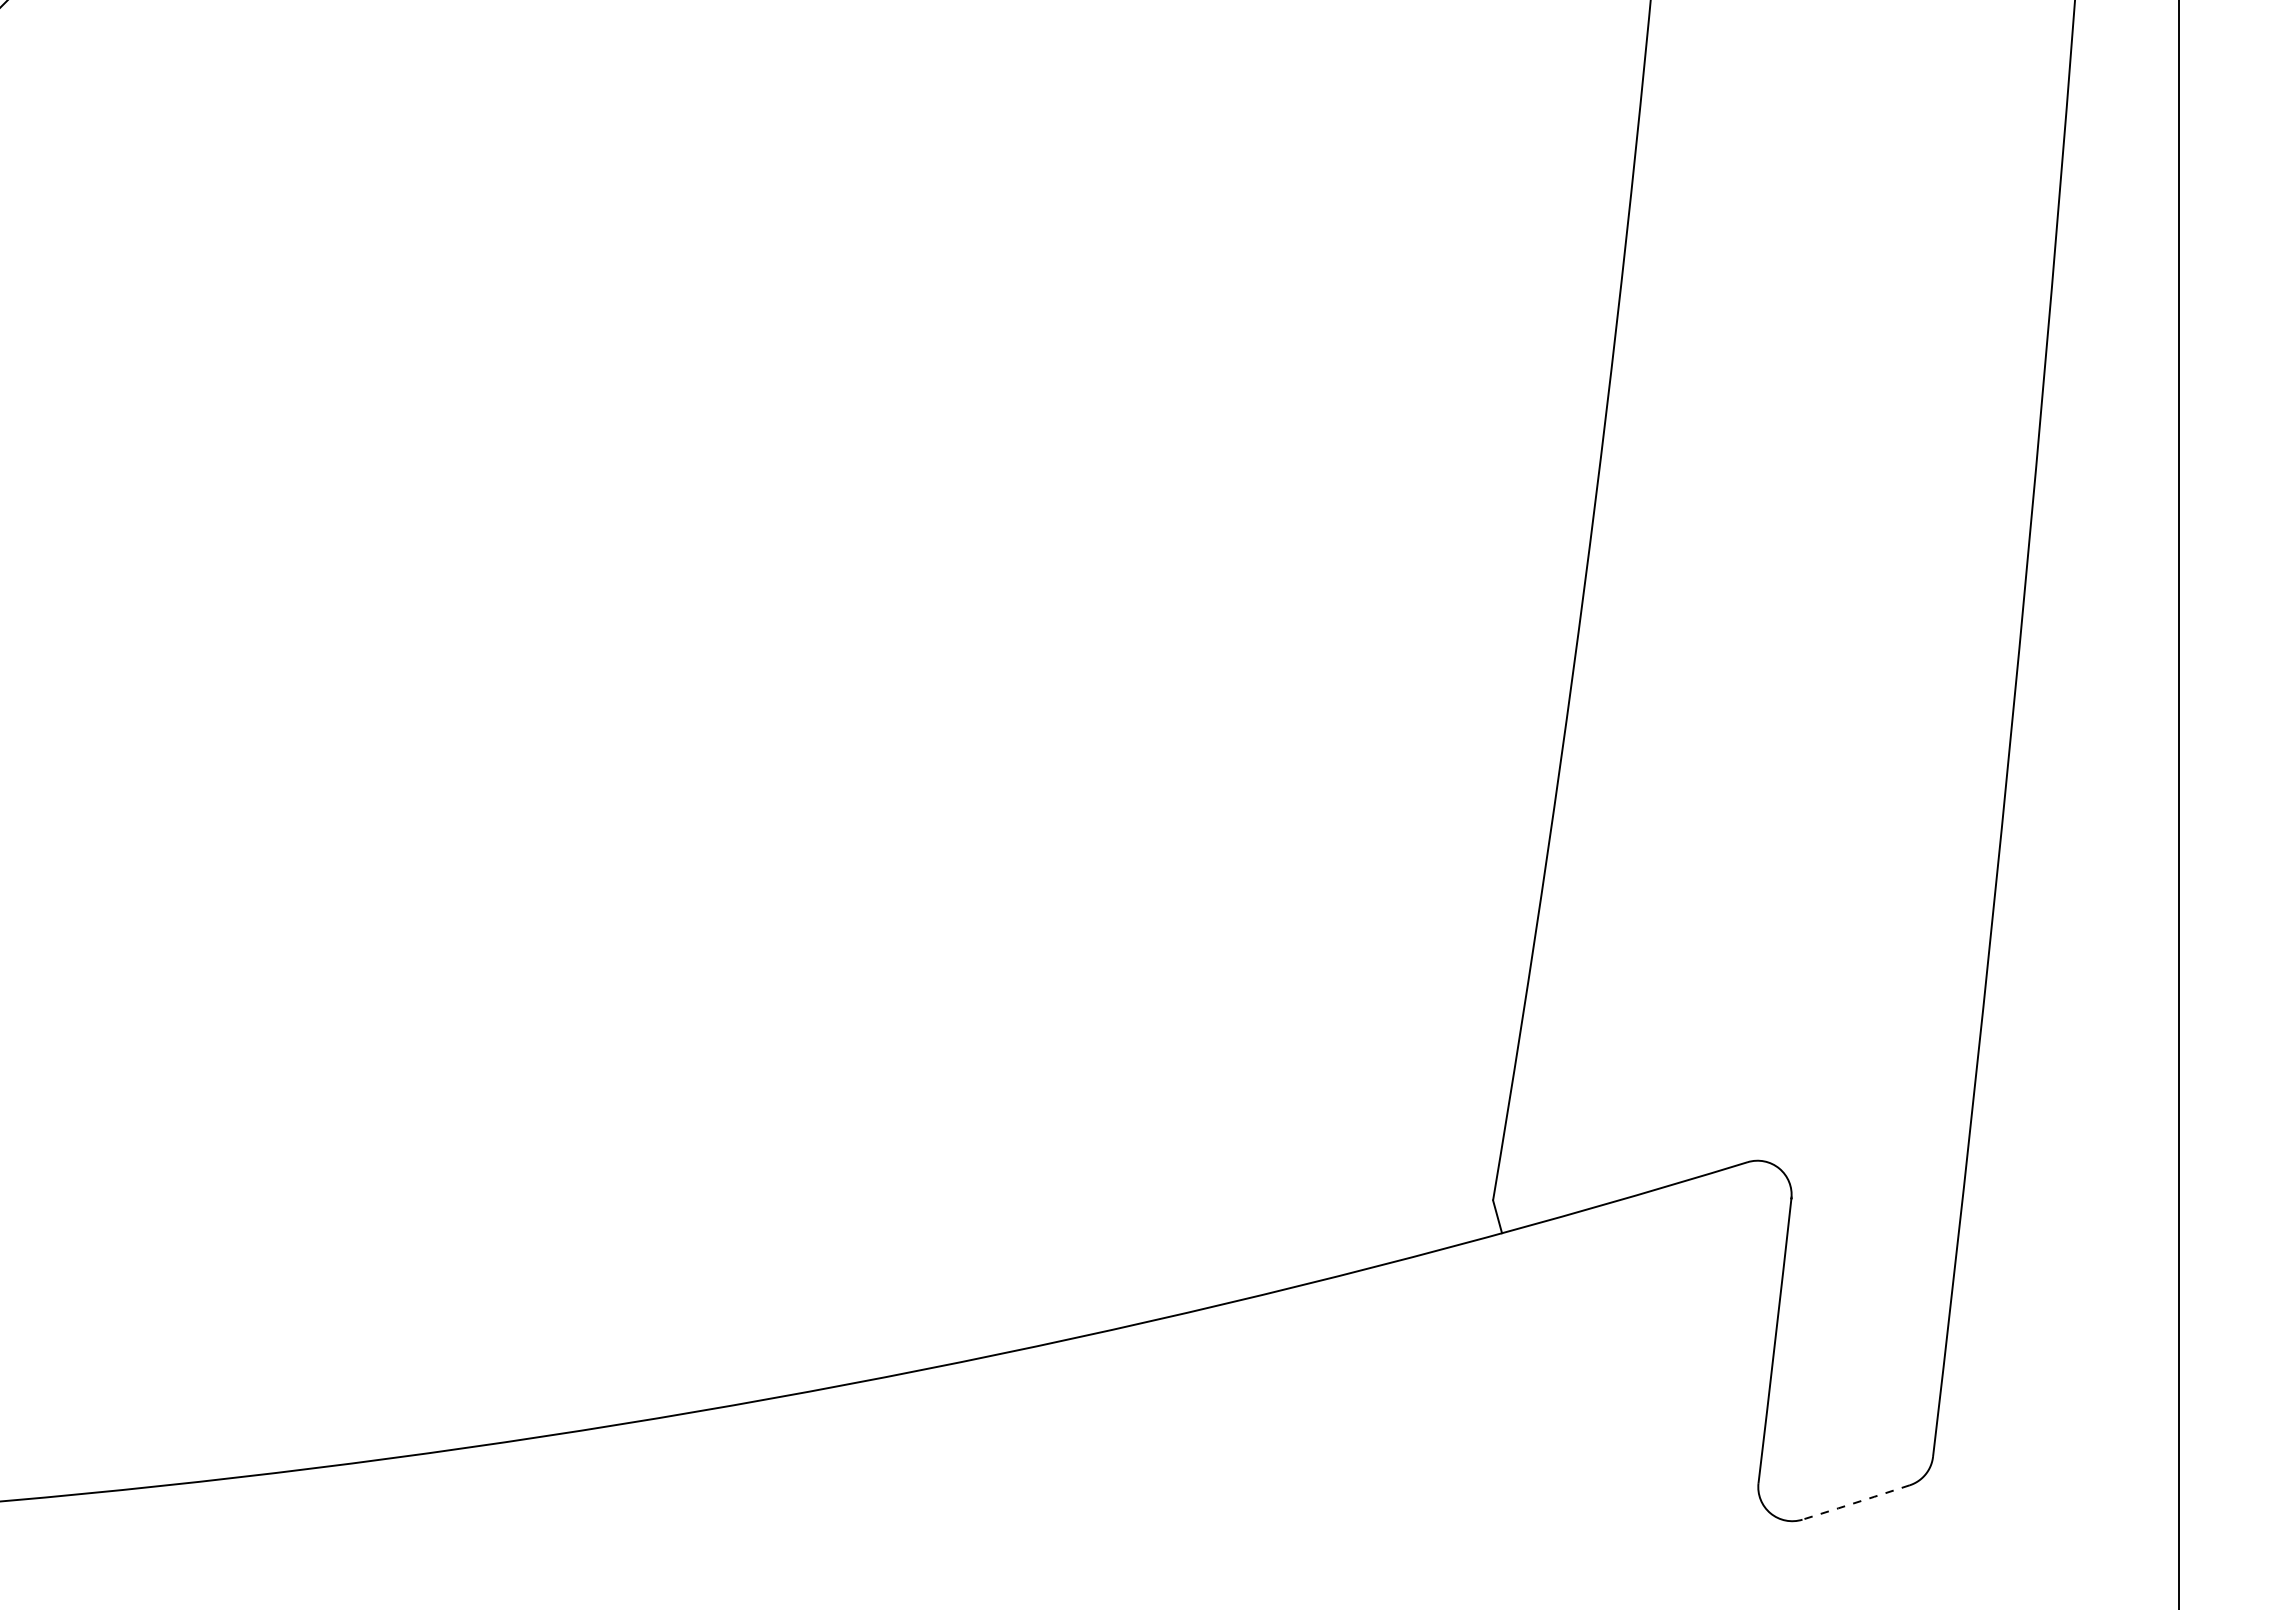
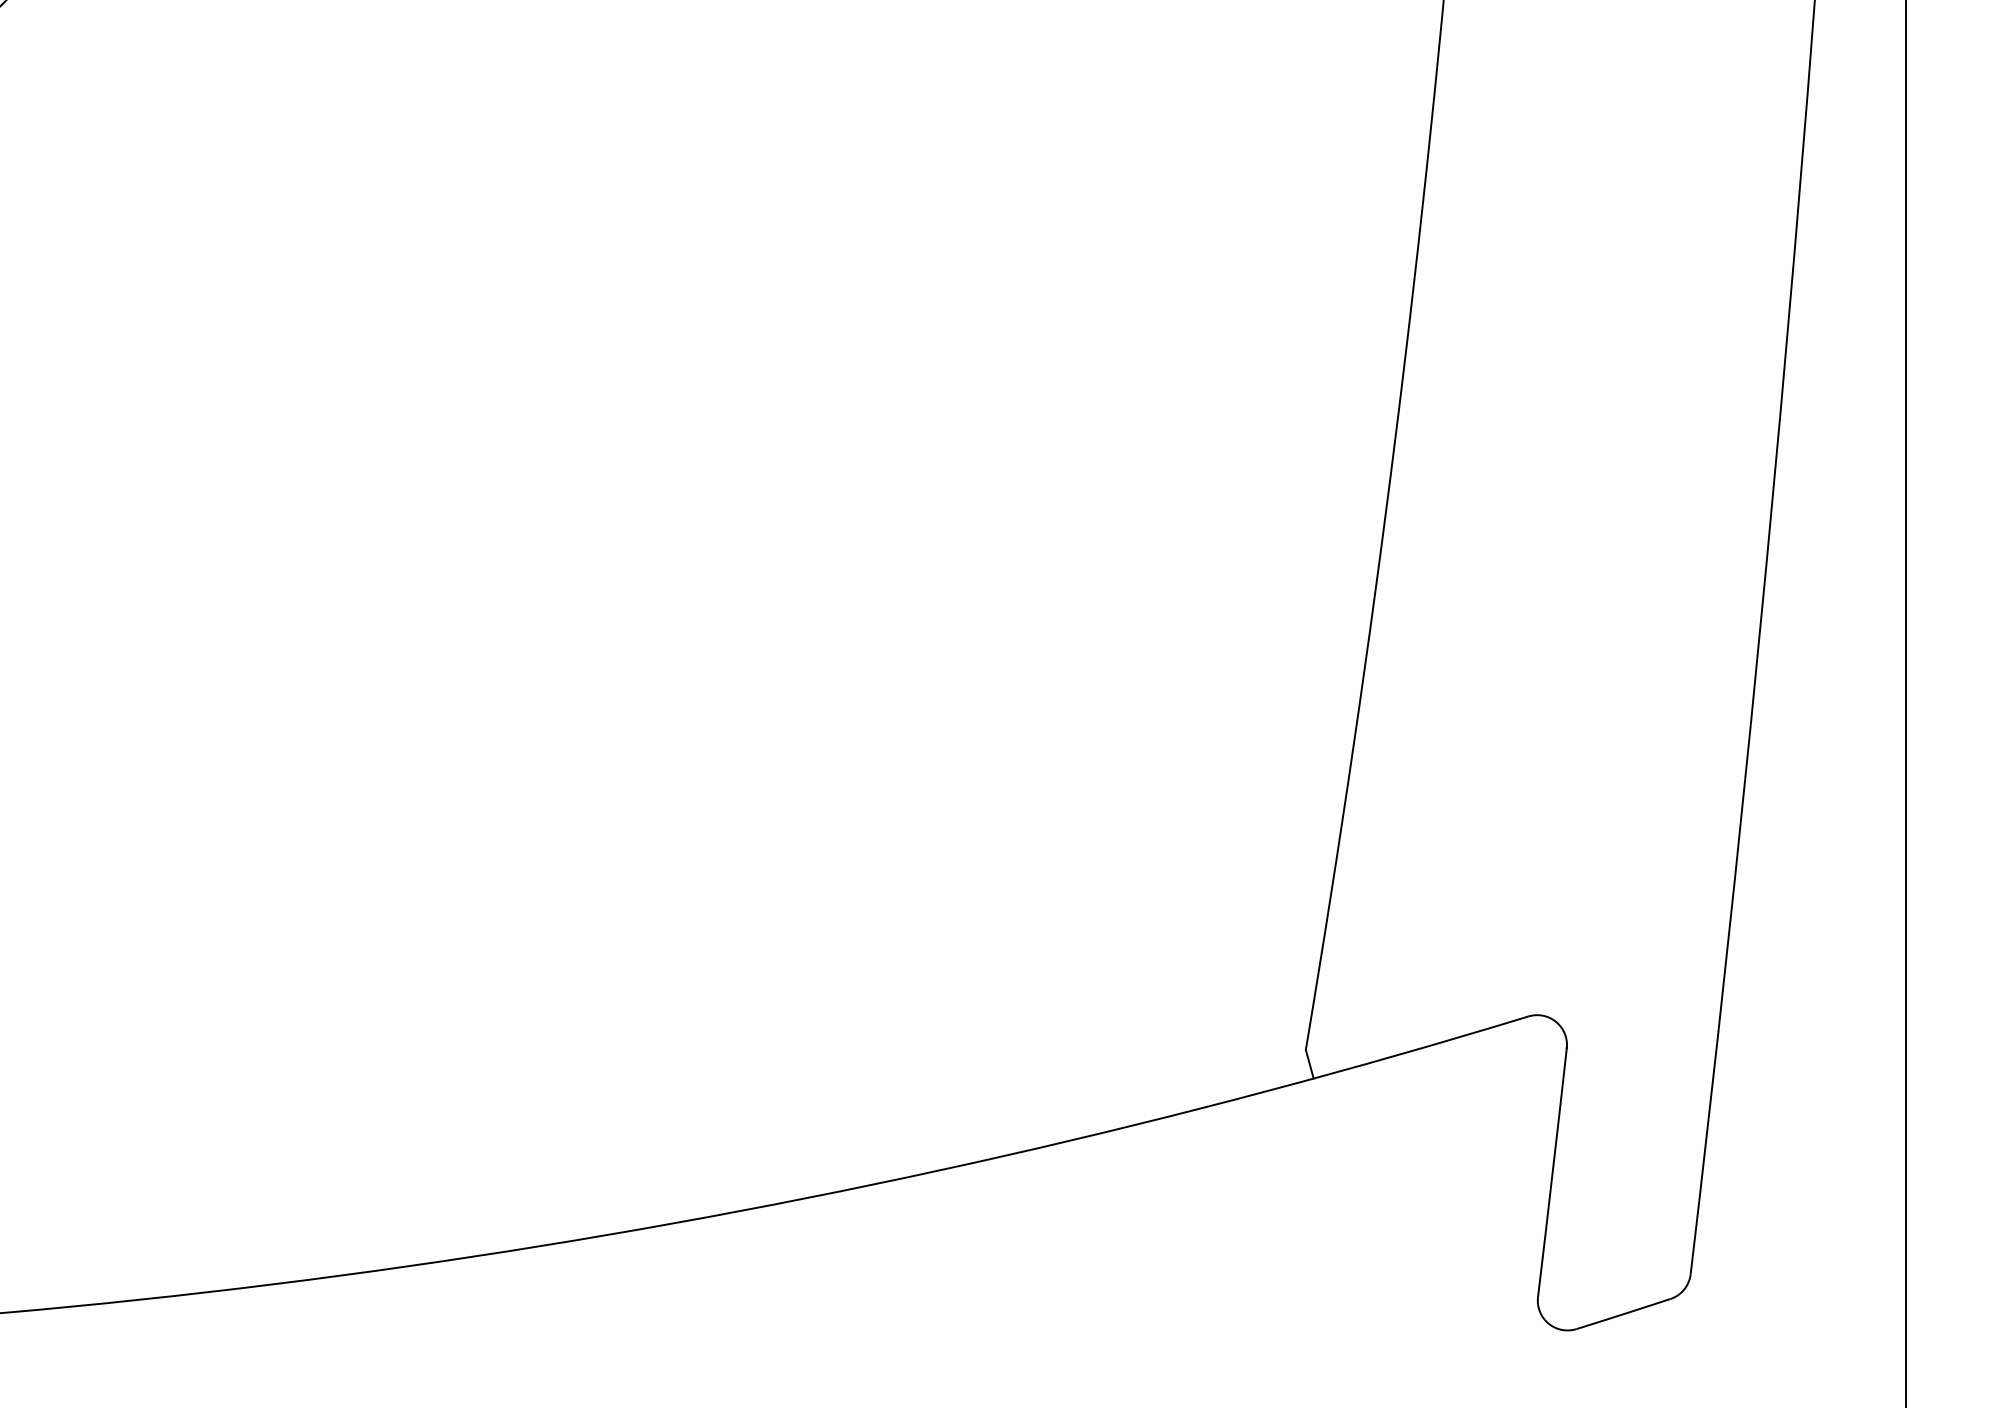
line: (1856, 1502) -> (1623, 1314), dashed -> solid

